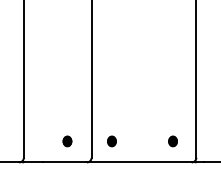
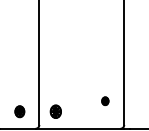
part: (67, 141) -> (19, 111), size x1.4
part: (111, 141) -> (55, 111), size x1.6
part: (172, 141) -> (104, 101), moved

